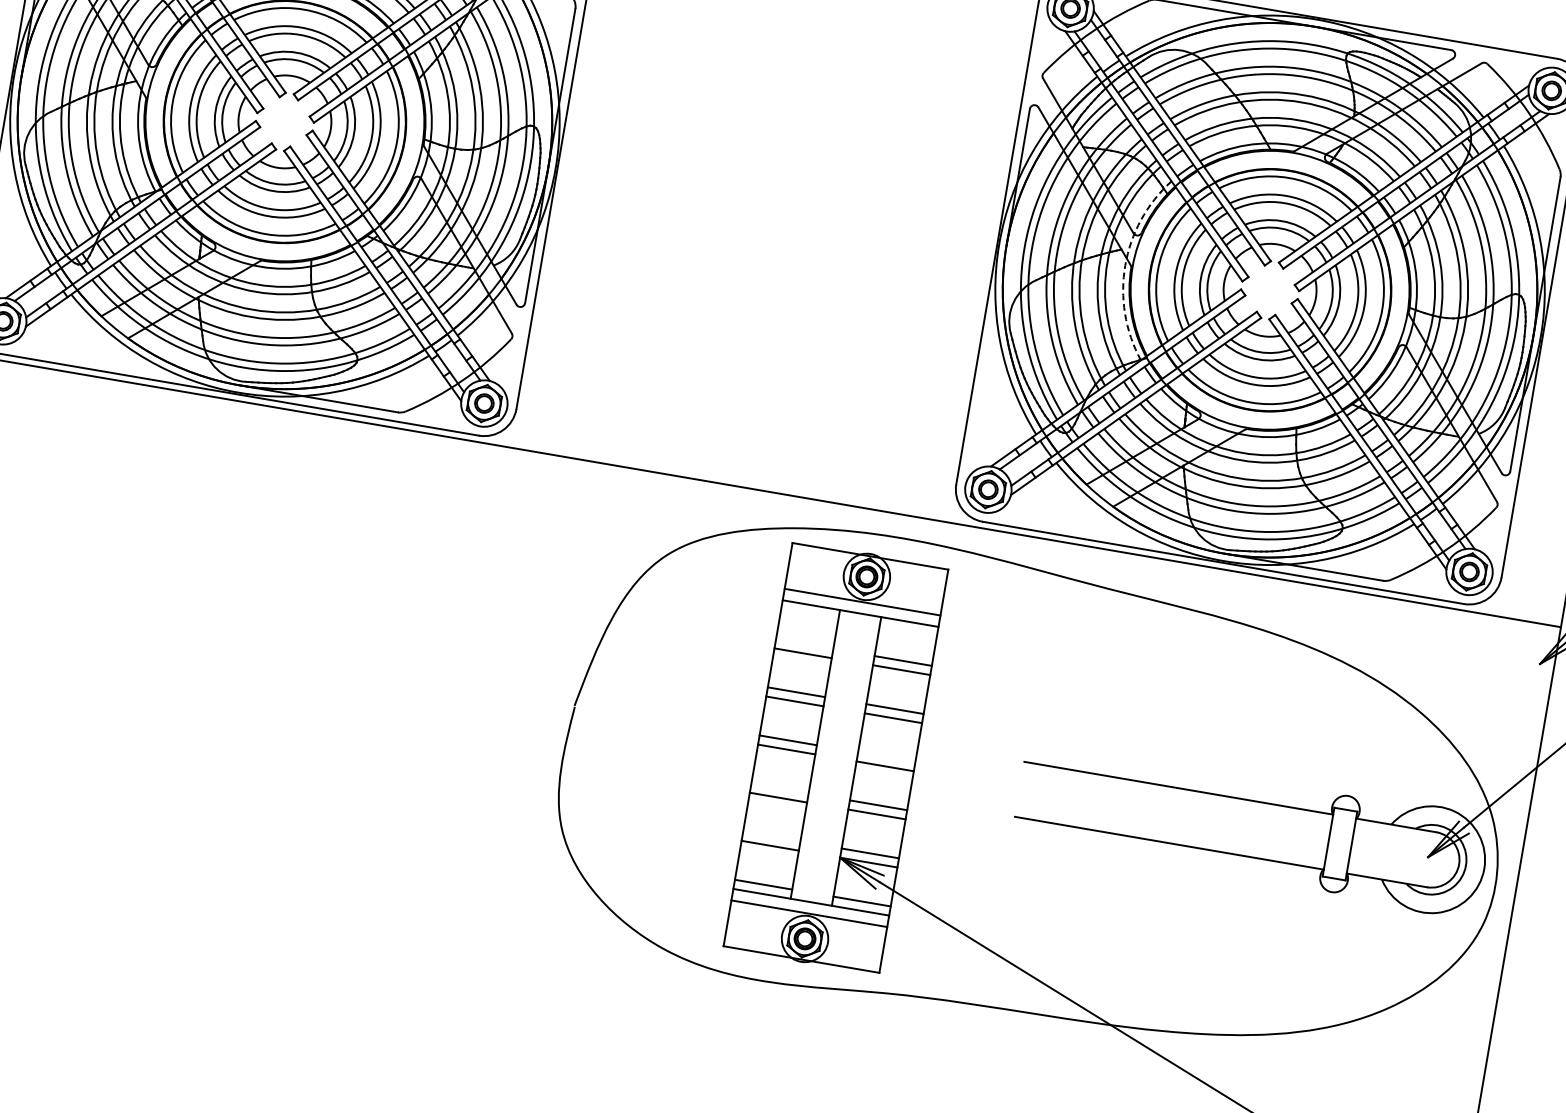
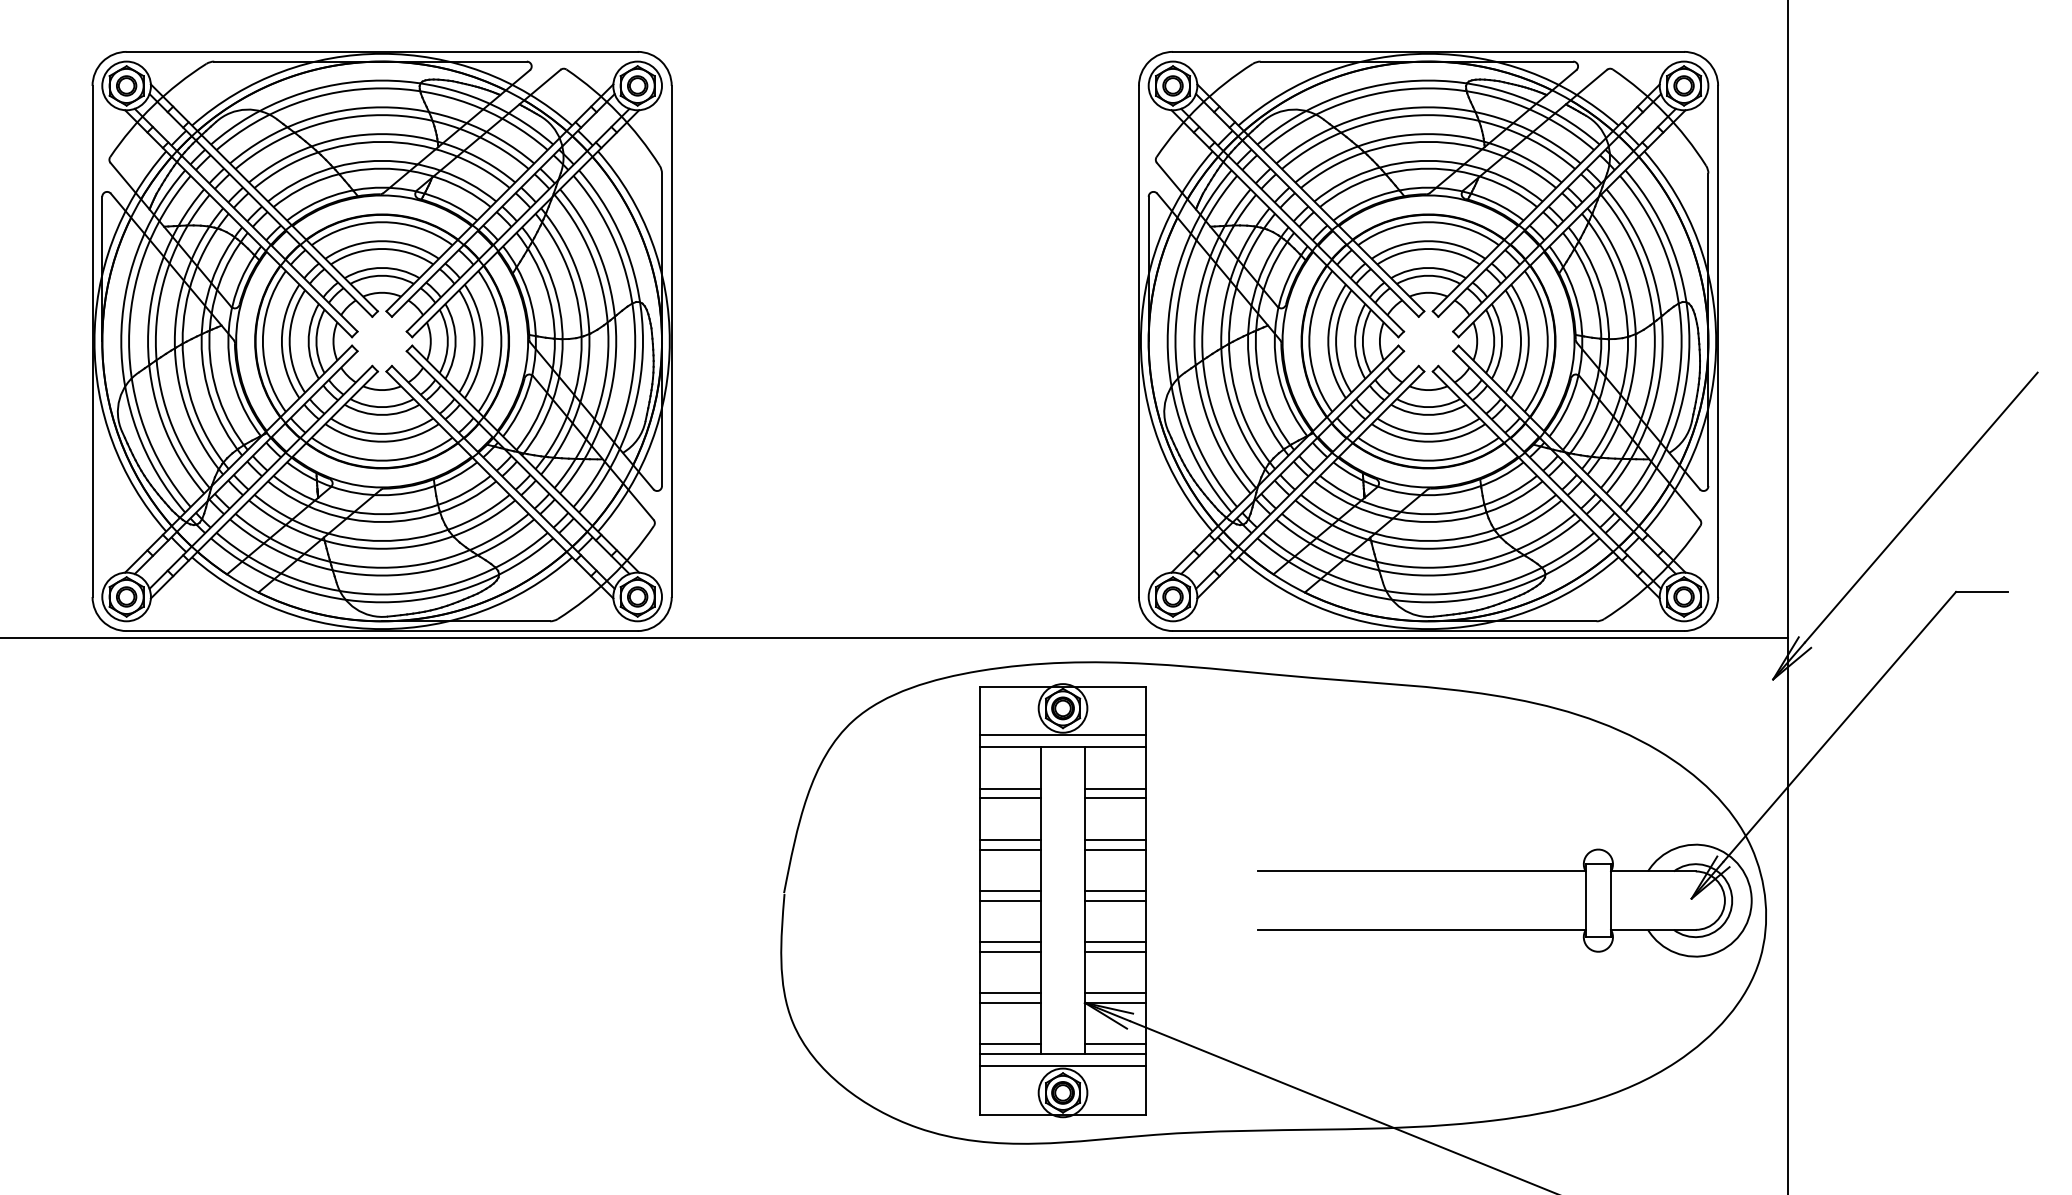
arc: (1125, 265) -> (1274, 341), dashed -> solid
line: (804, 643) -> (1010, 788), added
line: (886, 756) -> (1114, 890), added
line: (779, 788) -> (1010, 942), added
line: (771, 836) -> (1010, 993), added

